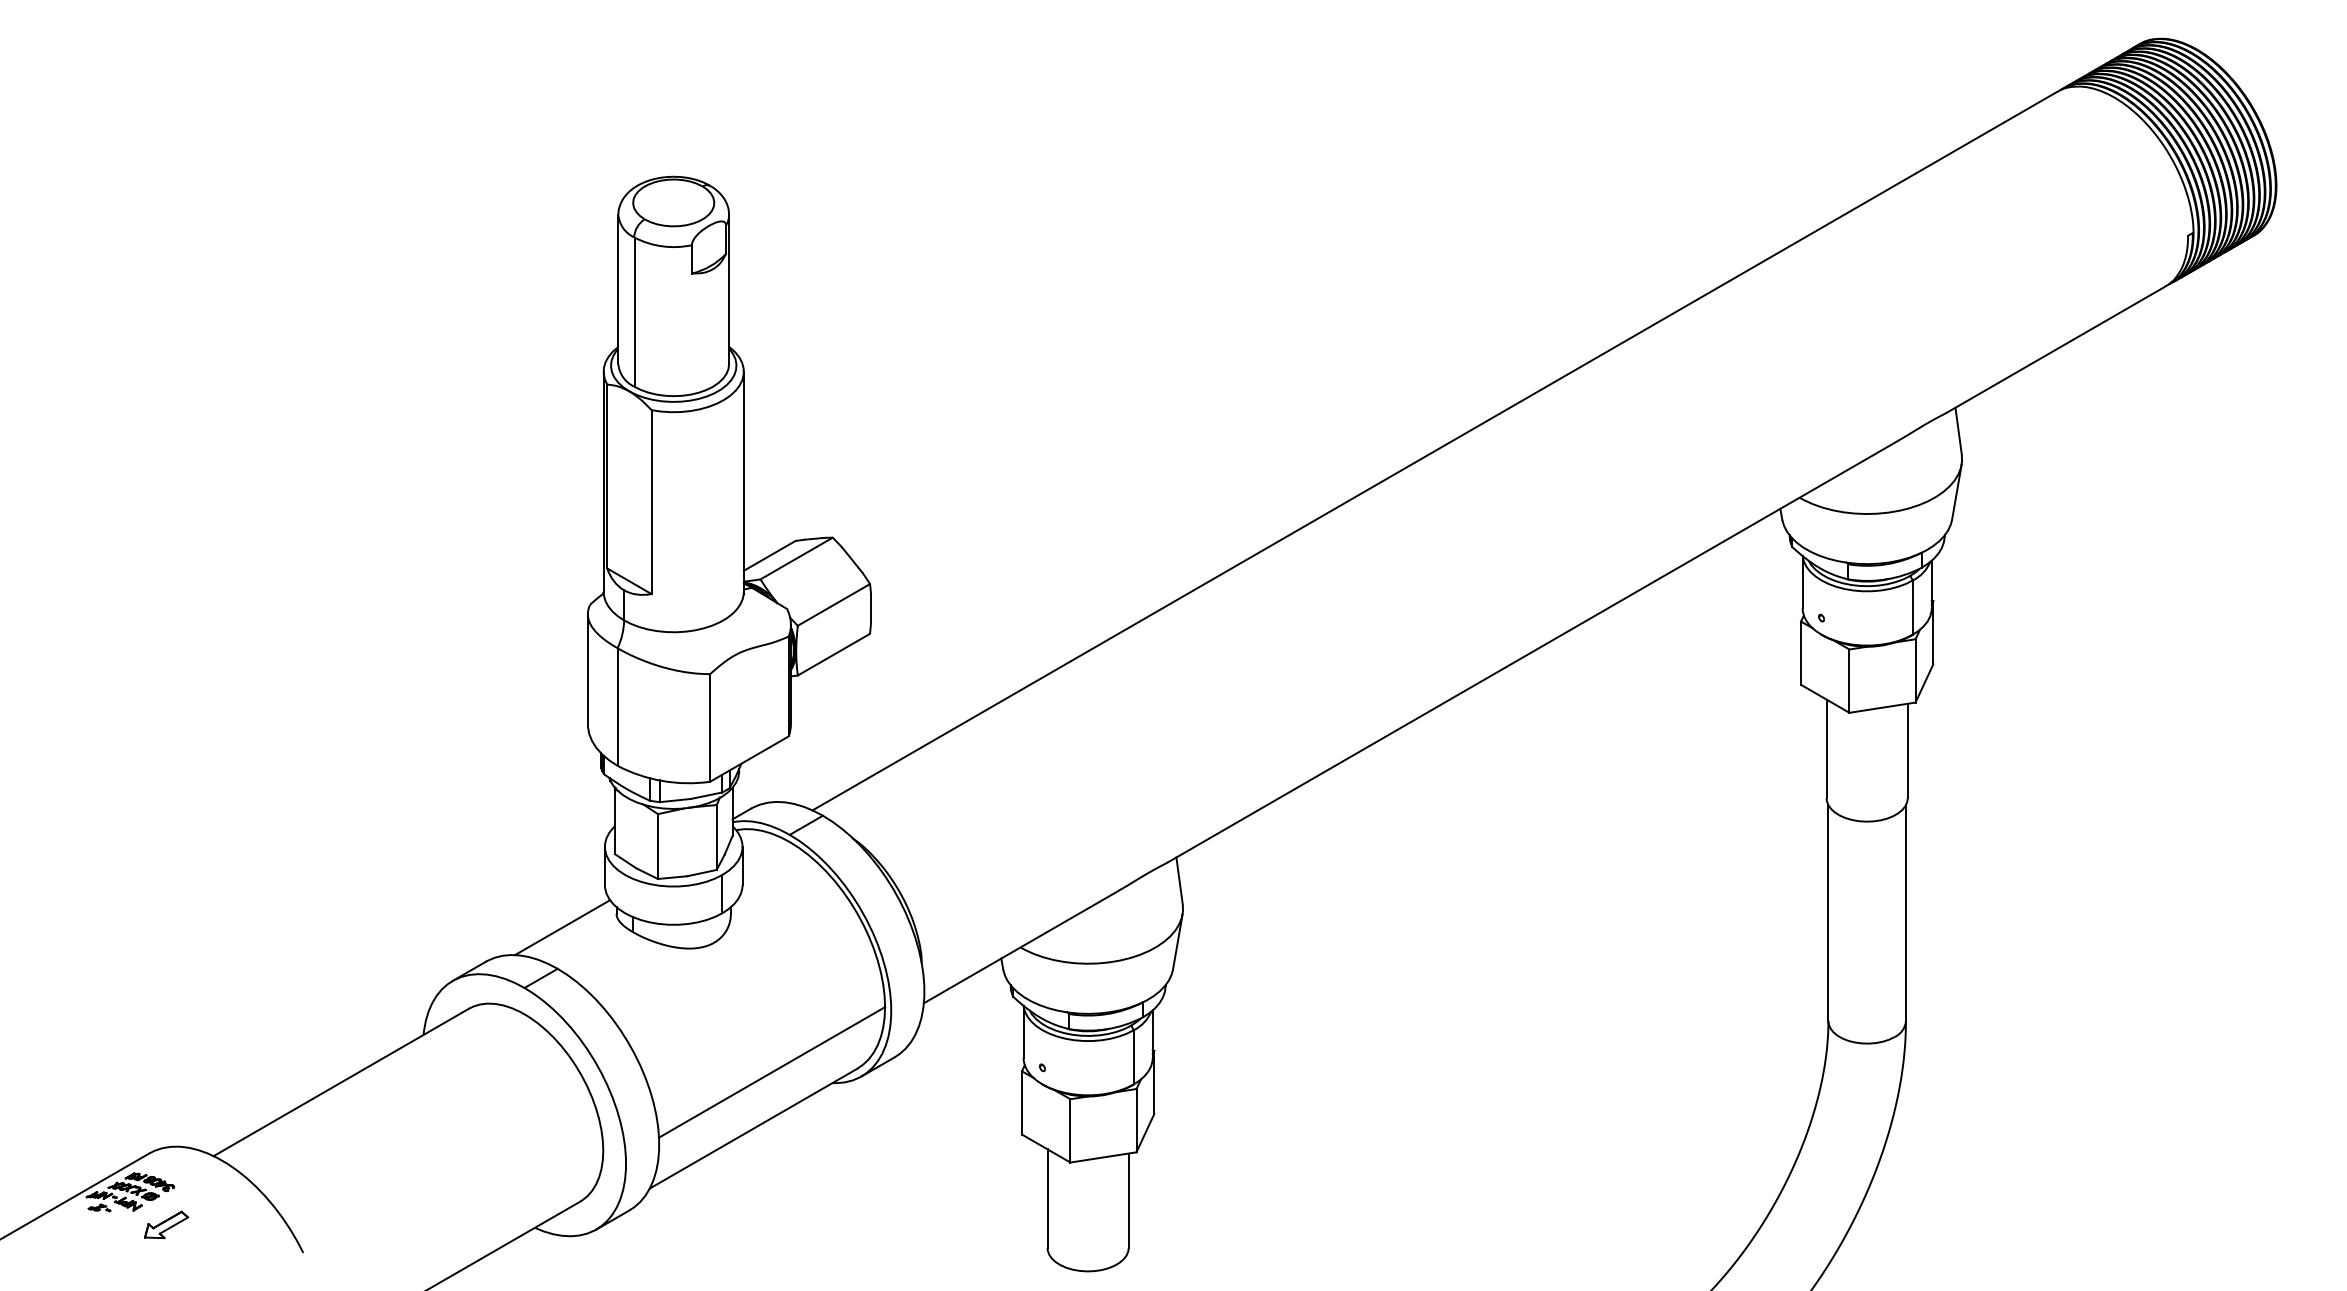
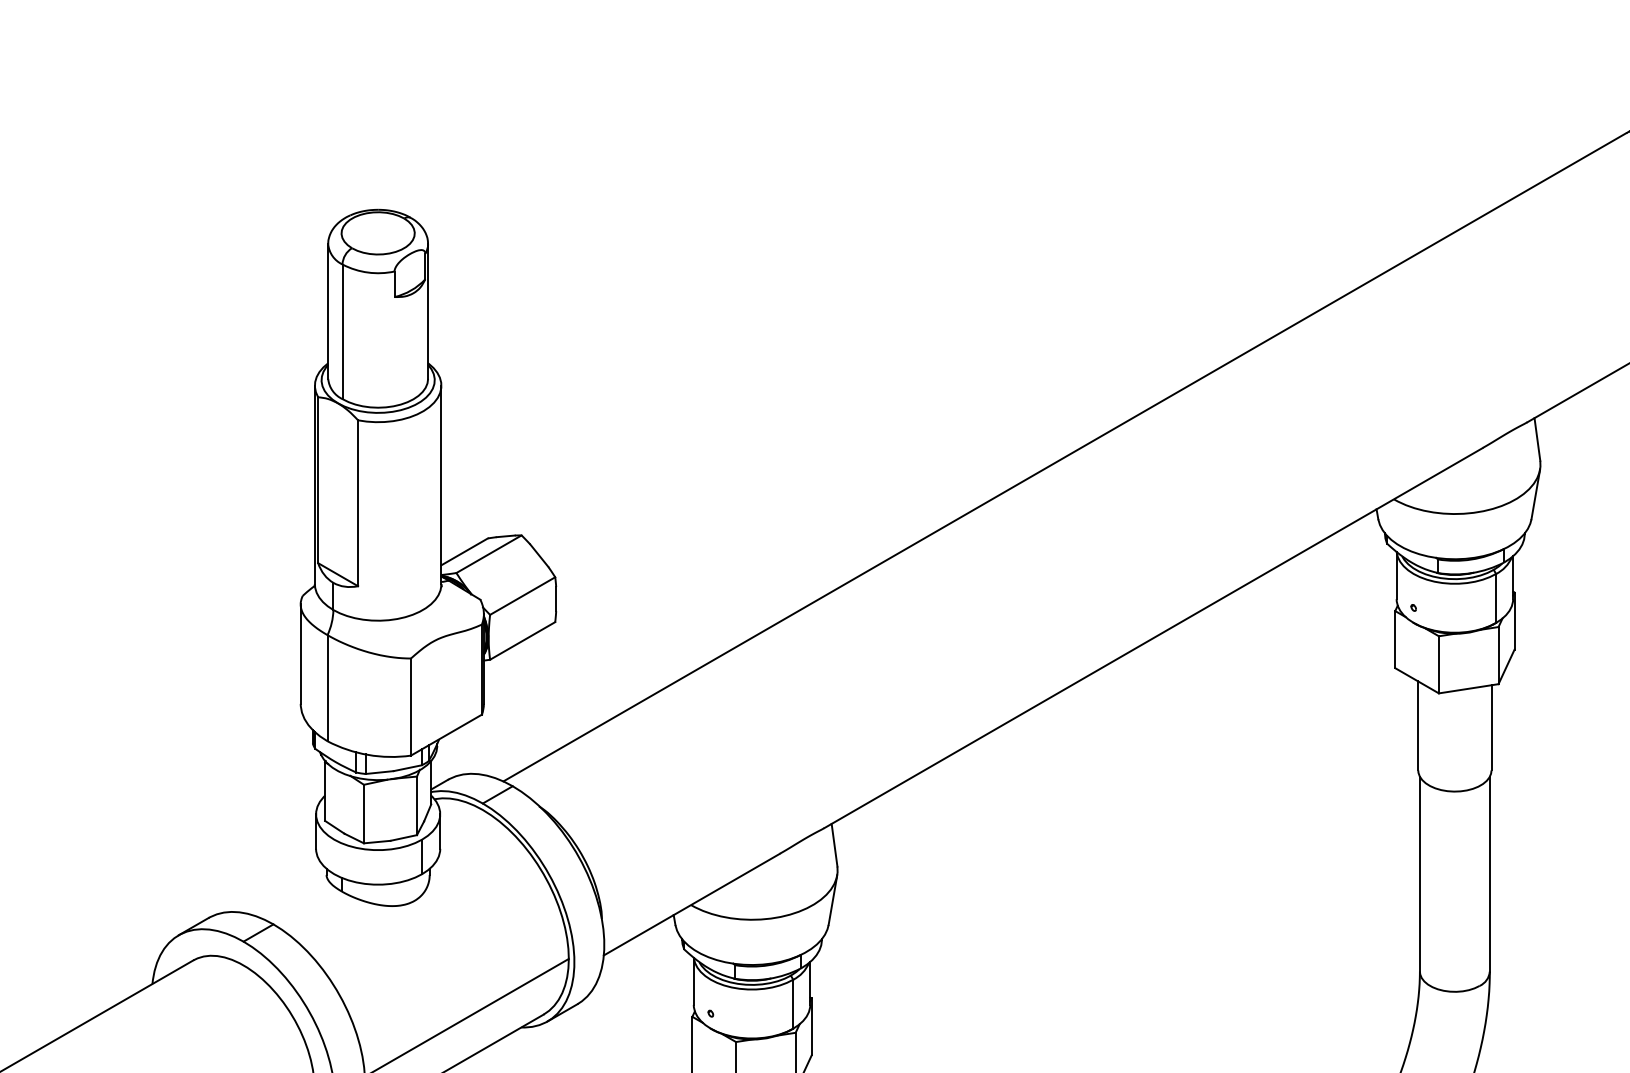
line: (562, 927) -> (277, 887), removed

